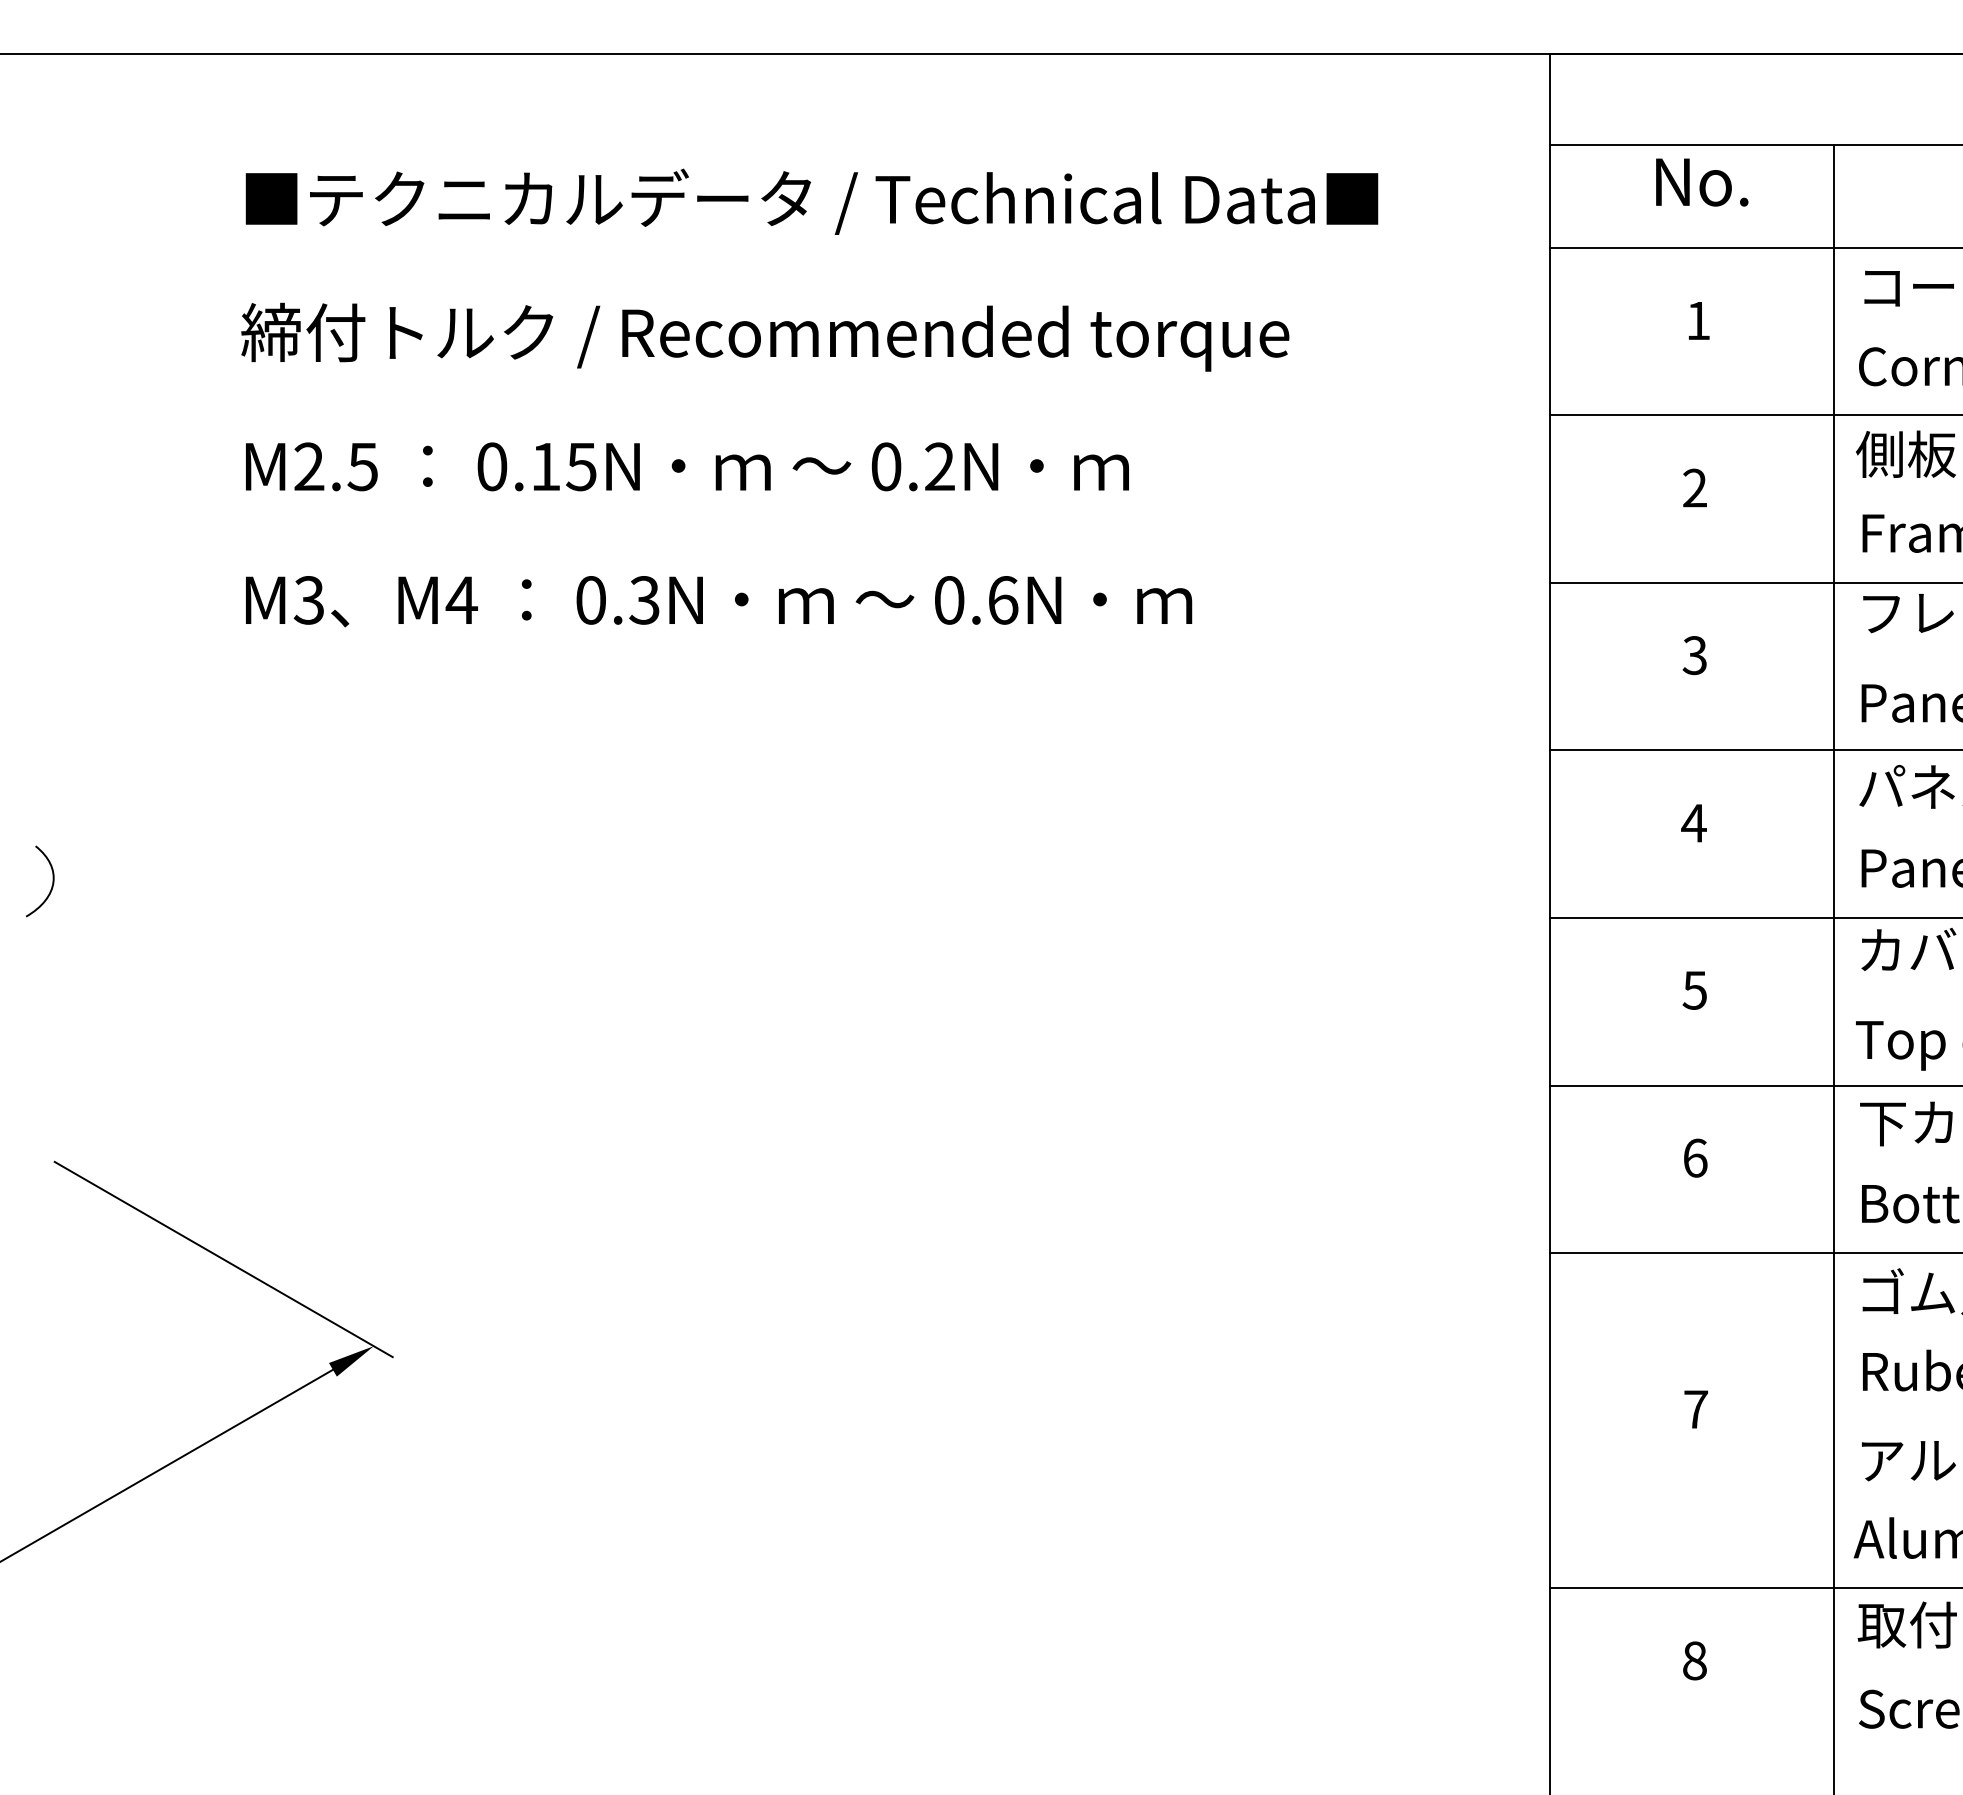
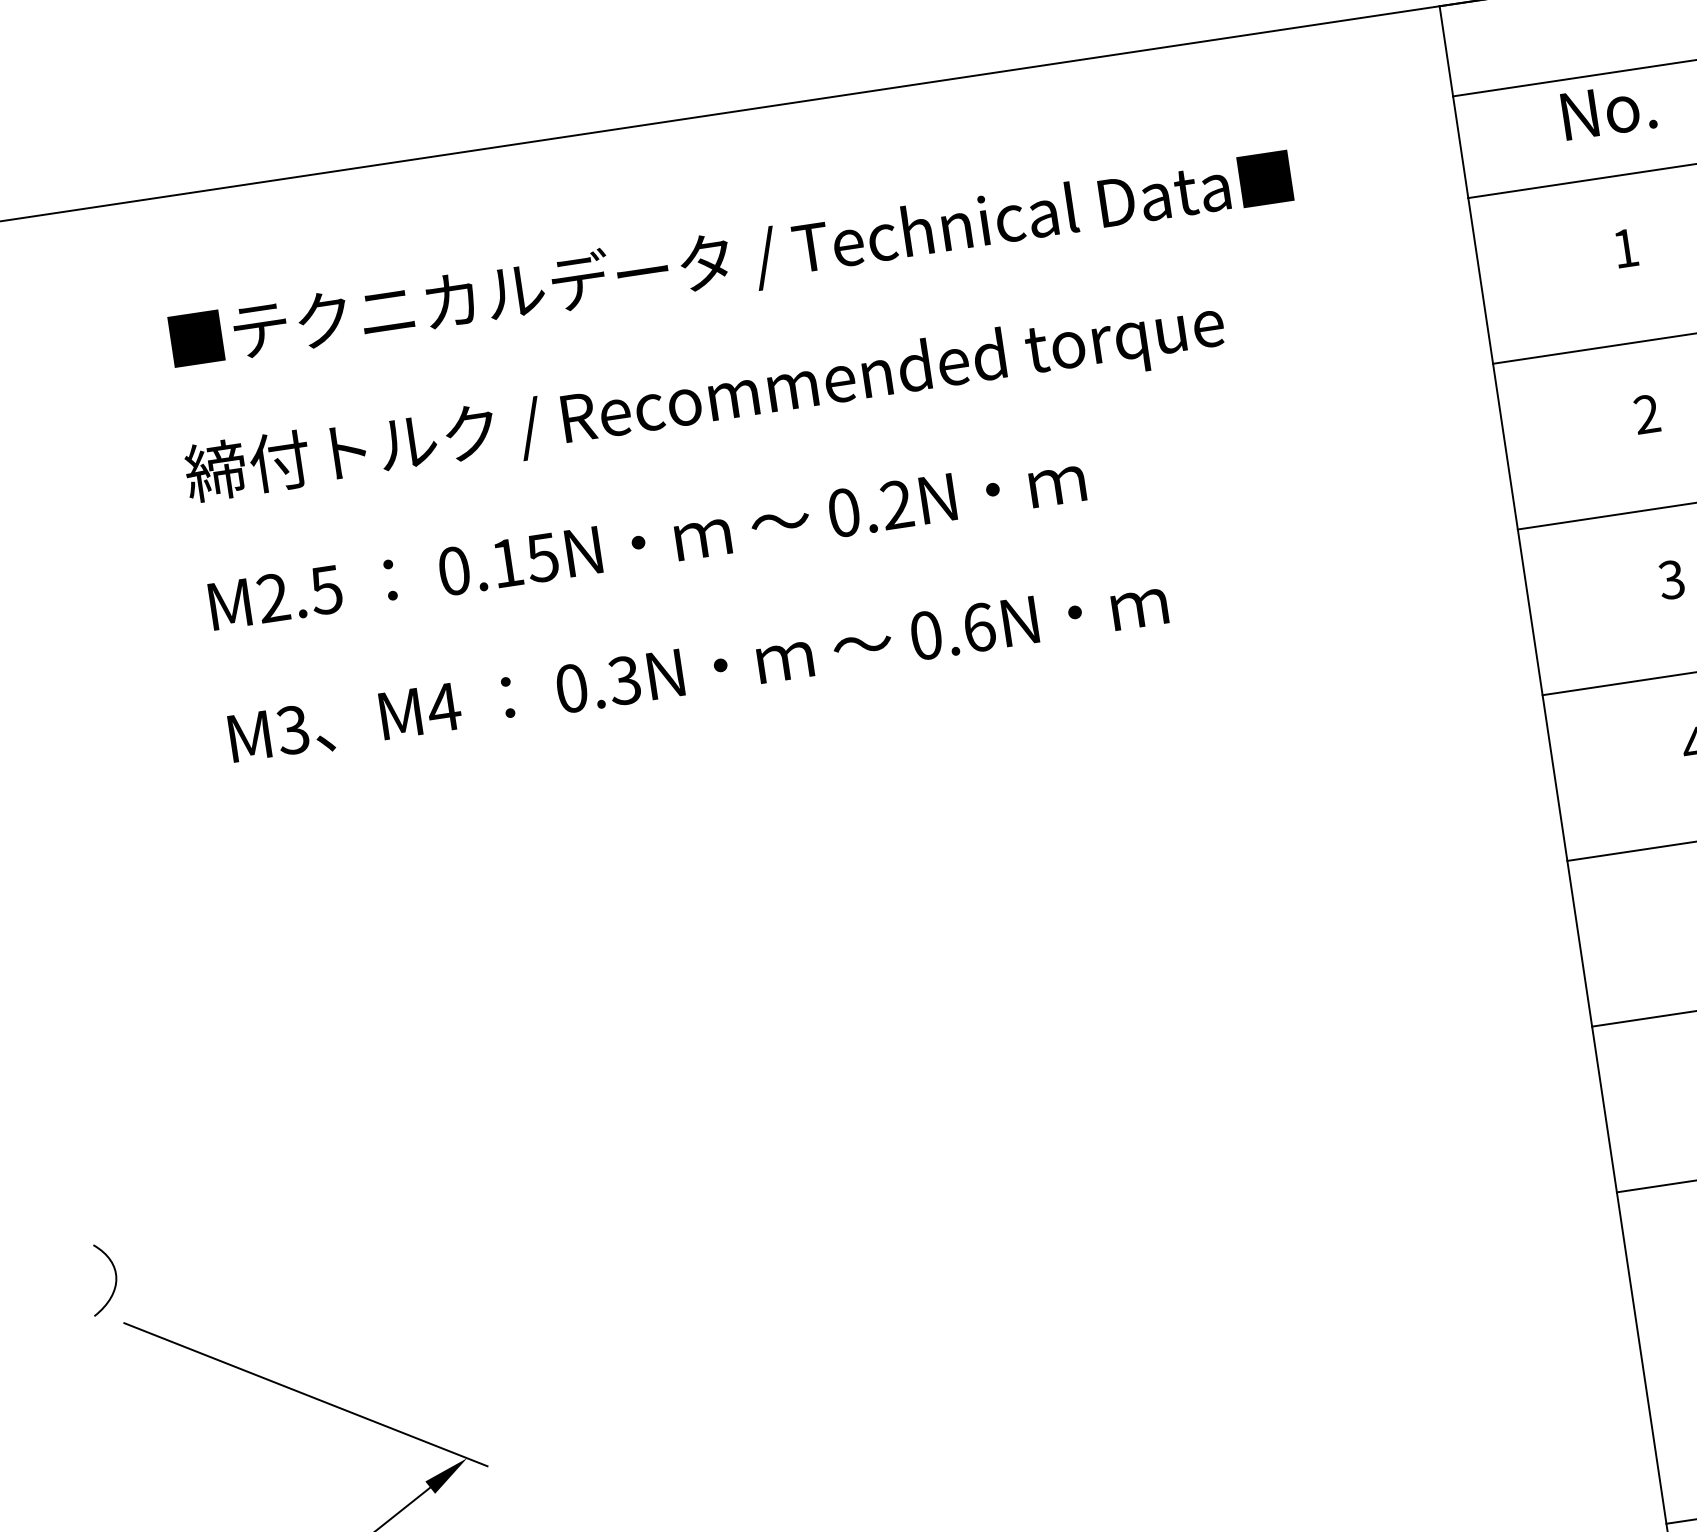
curve: (52, 881) -> (115, 1277), moved

